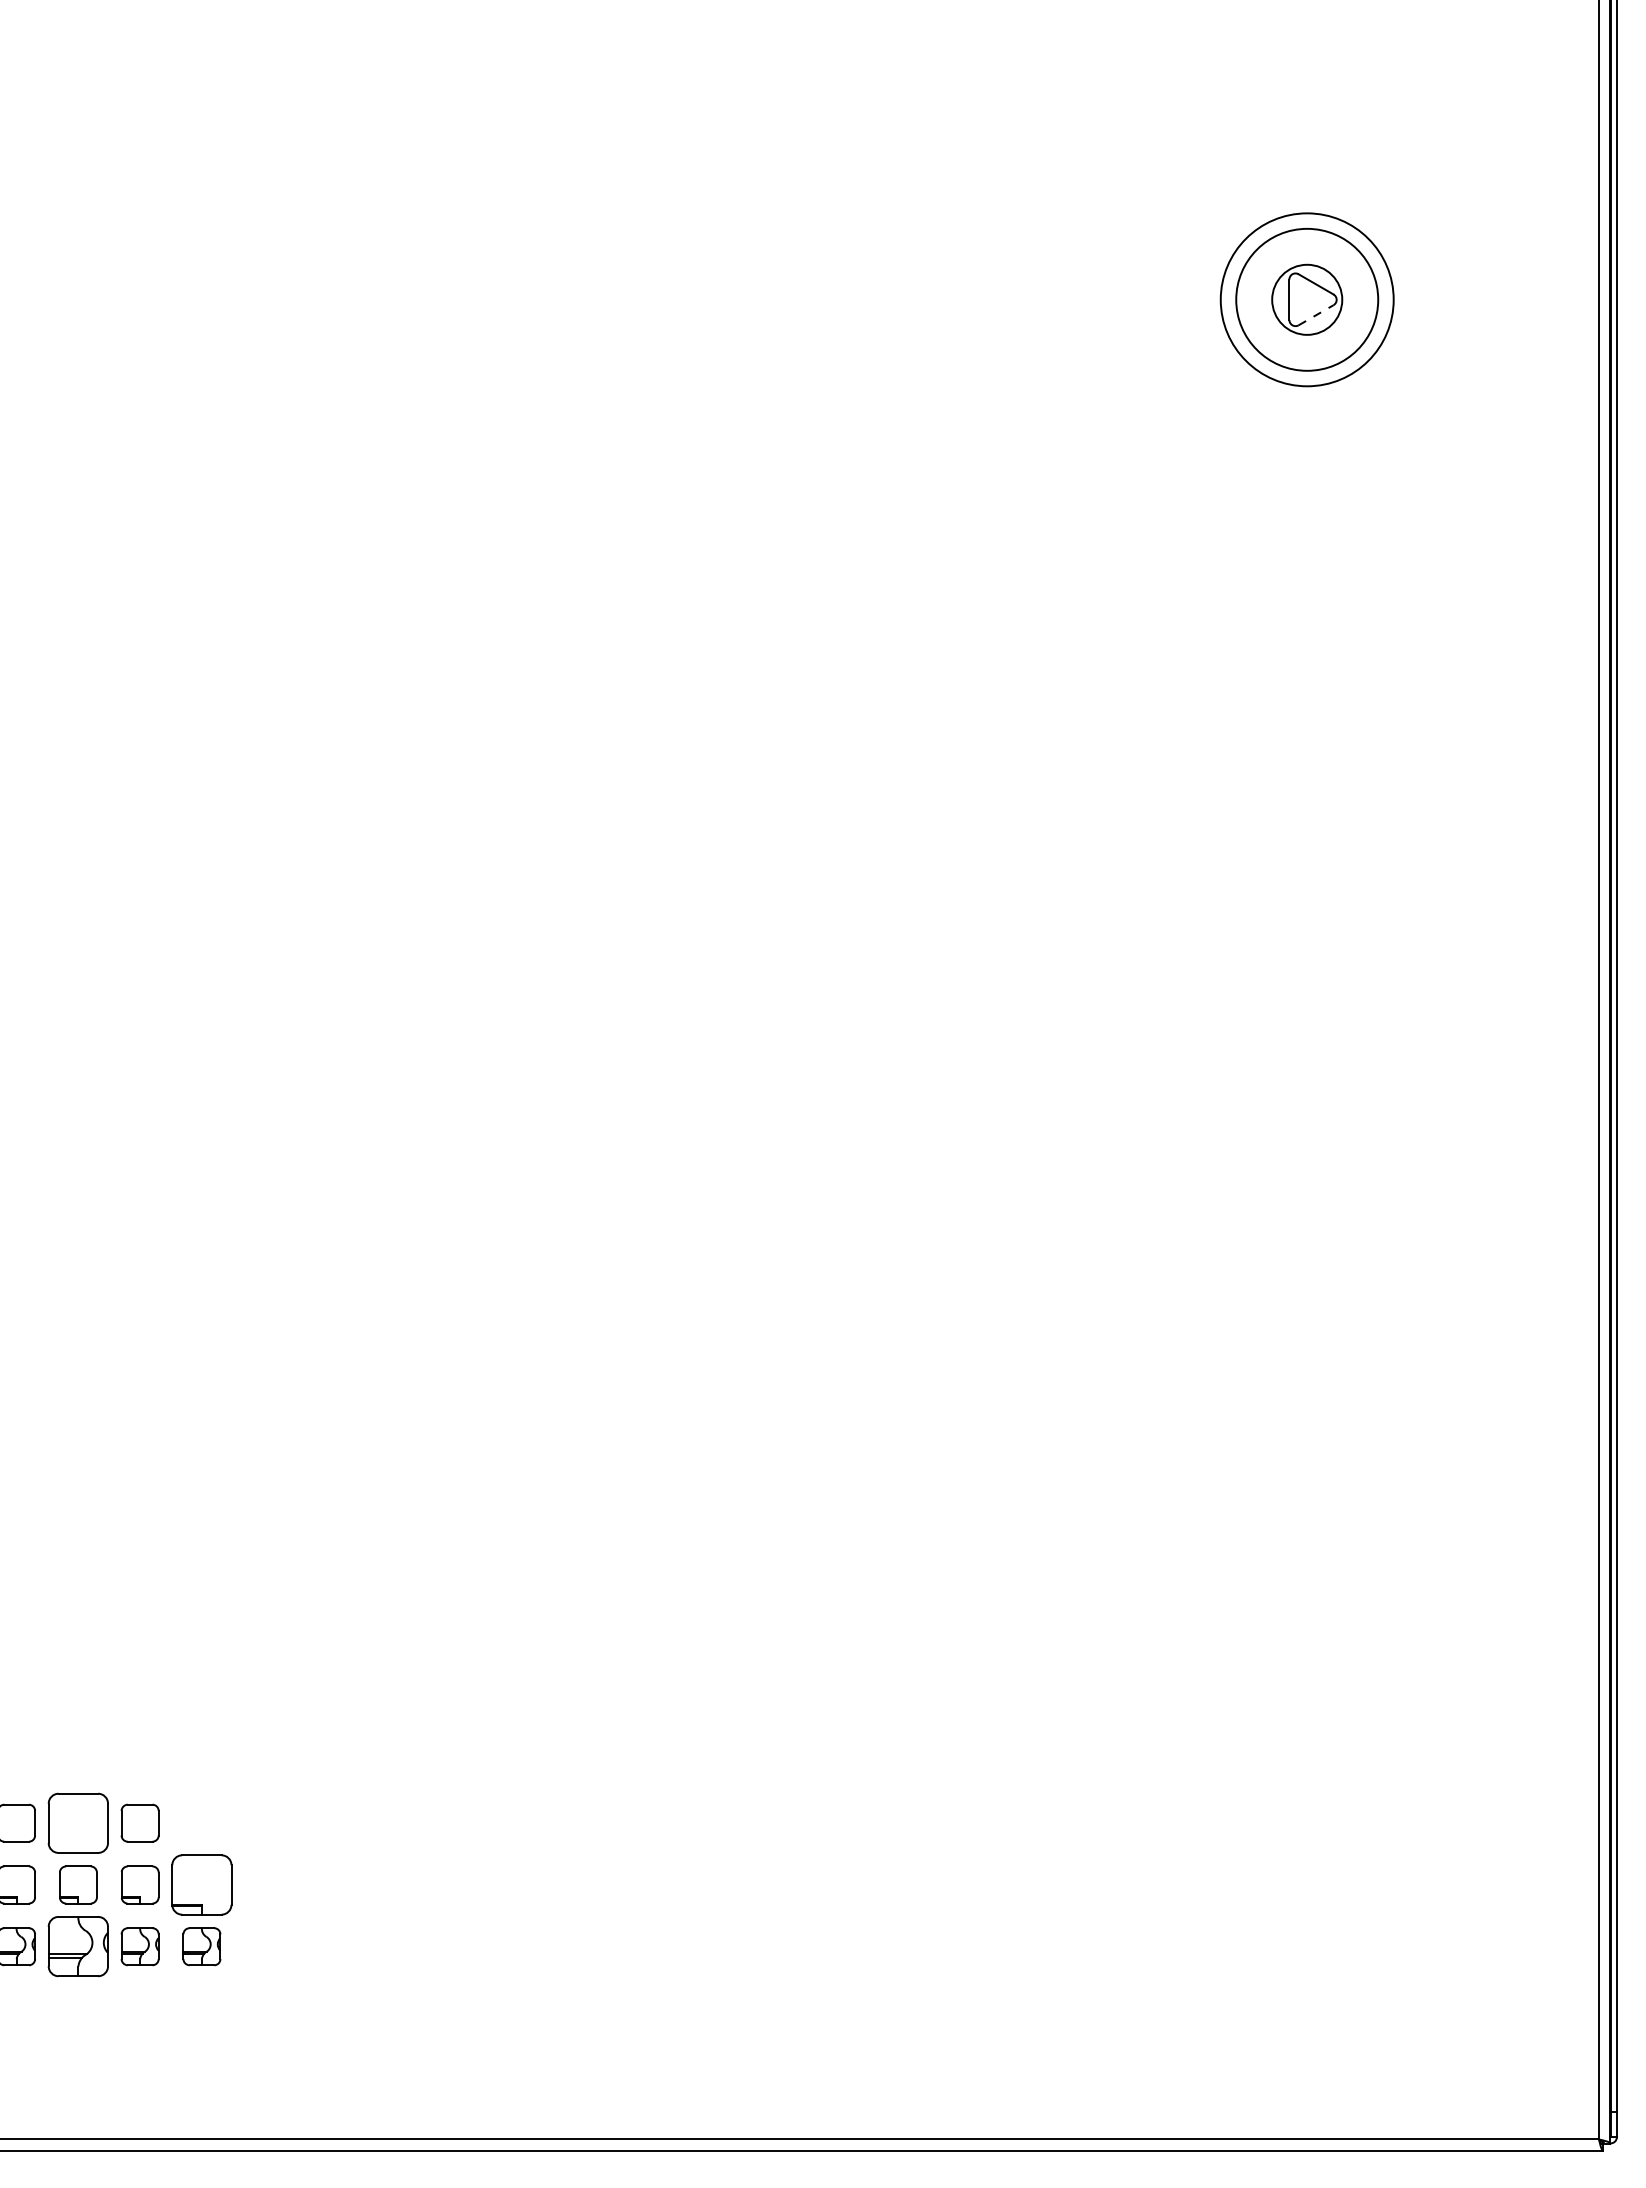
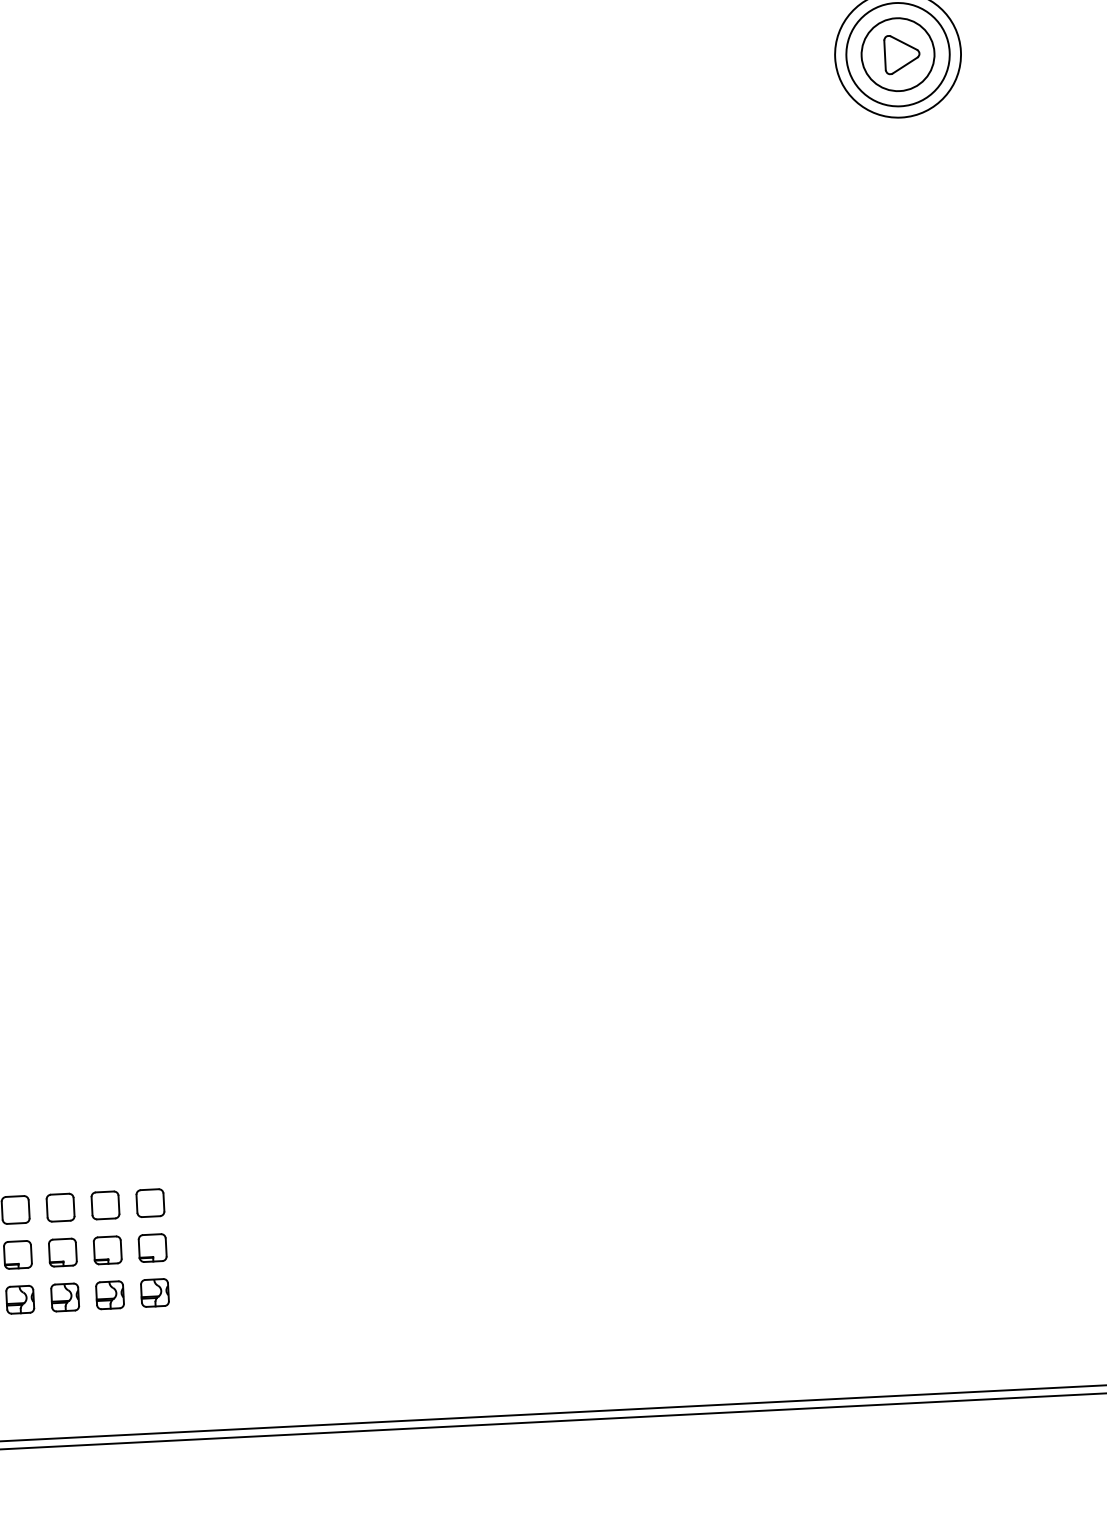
circle: (1307, 299) -> (898, 54), size x1.43
line: (1316, 315) -> (905, 65), dashed -> solid
part: (78, 1822) -> (60, 1207), size x0.62
part: (201, 1822) -> (150, 1202), added
part: (201, 1884) -> (152, 1247), size x0.62
part: (78, 1946) -> (65, 1297), size x0.62

